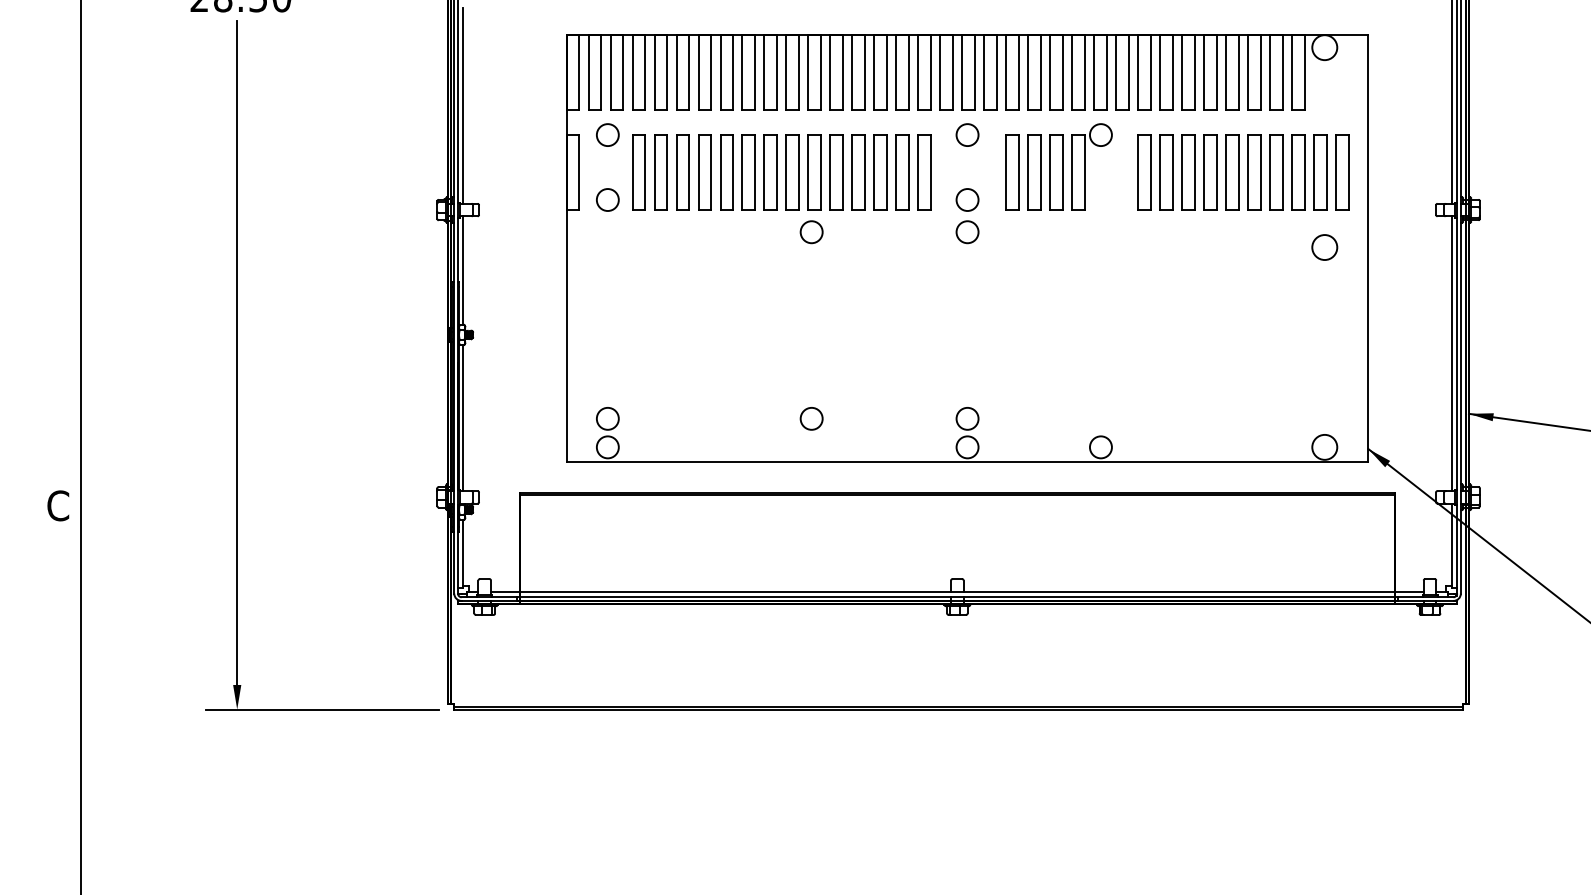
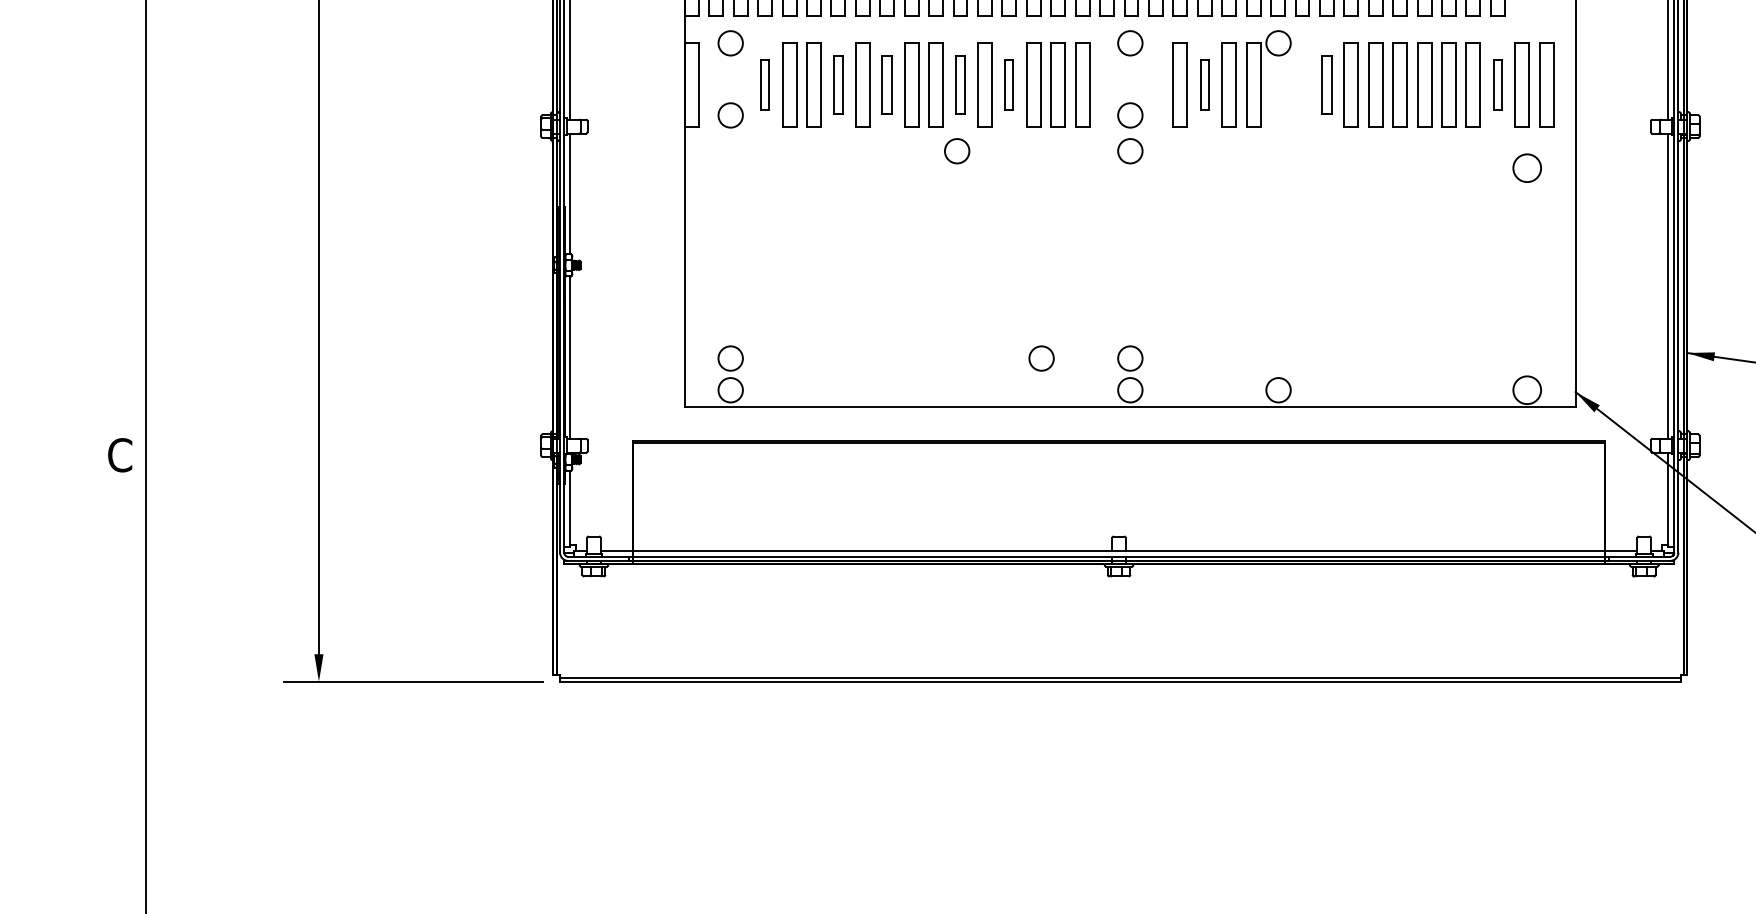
part: (638, 172) -> (764, 84), size x0.6
part: (704, 172) -> (838, 84), size x0.7
part: (748, 172) -> (886, 84), size x0.7
part: (814, 172) -> (960, 84), size x0.7
part: (858, 172) -> (1009, 84), size x0.6
part: (1034, 172) -> (1204, 84), size x0.6
part: (1144, 172) -> (1326, 84), size x0.7
part: (1298, 172) -> (1498, 84), size x0.6
circle: (811, 418) -> (1041, 358), moved

